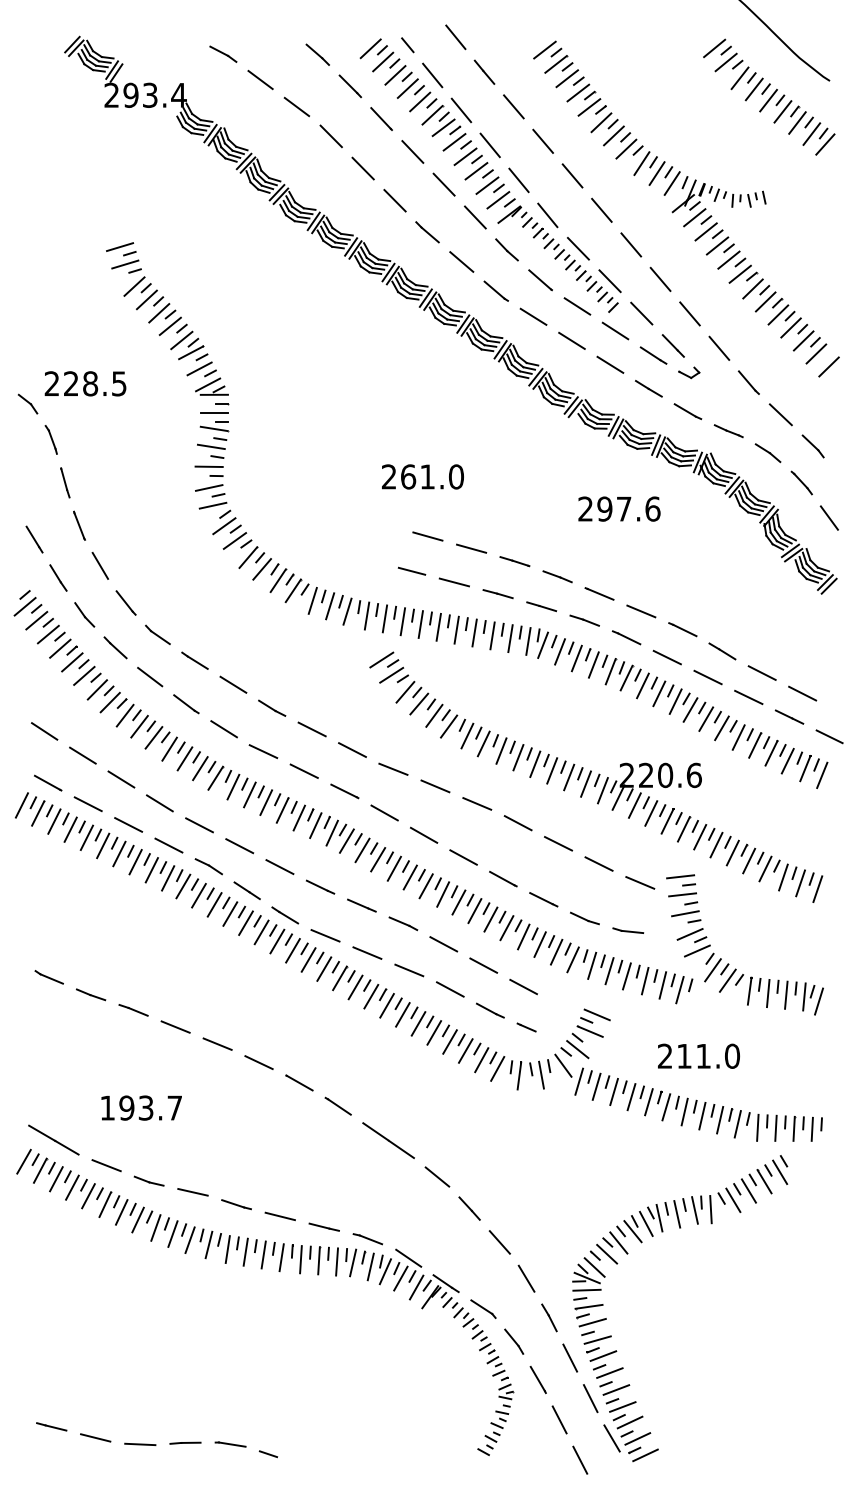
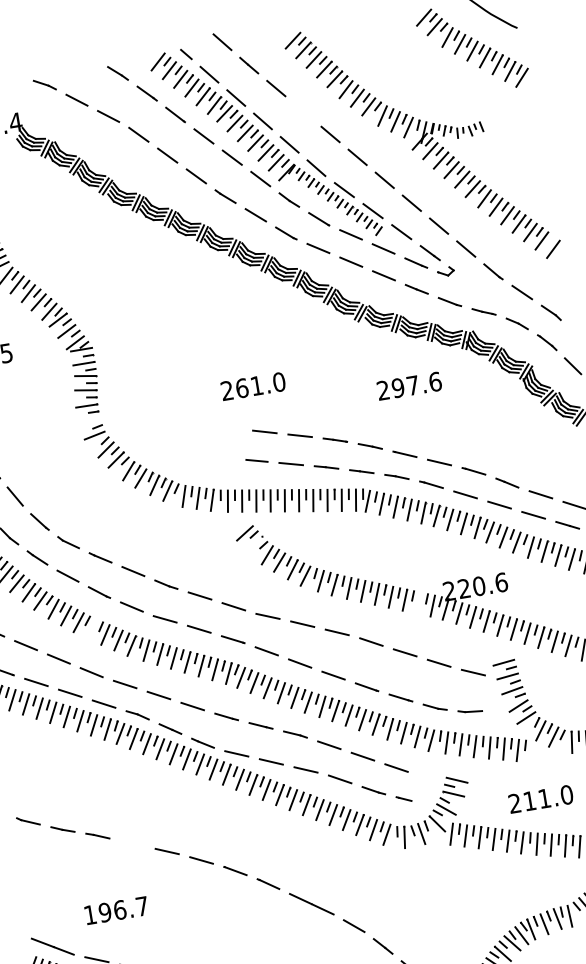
line: (542, 140) -> (302, 110), removed
line: (208, 487) -> (88, 422), removed
line: (391, 674) -> (254, 543), removed
line: (169, 748) -> (92, 628), removed
line: (585, 783) -> (418, 602), removed
line: (175, 1026) -> (132, 843), removed
text: (145, 1107) -> (119, 909), 193.7 -> 196.7

